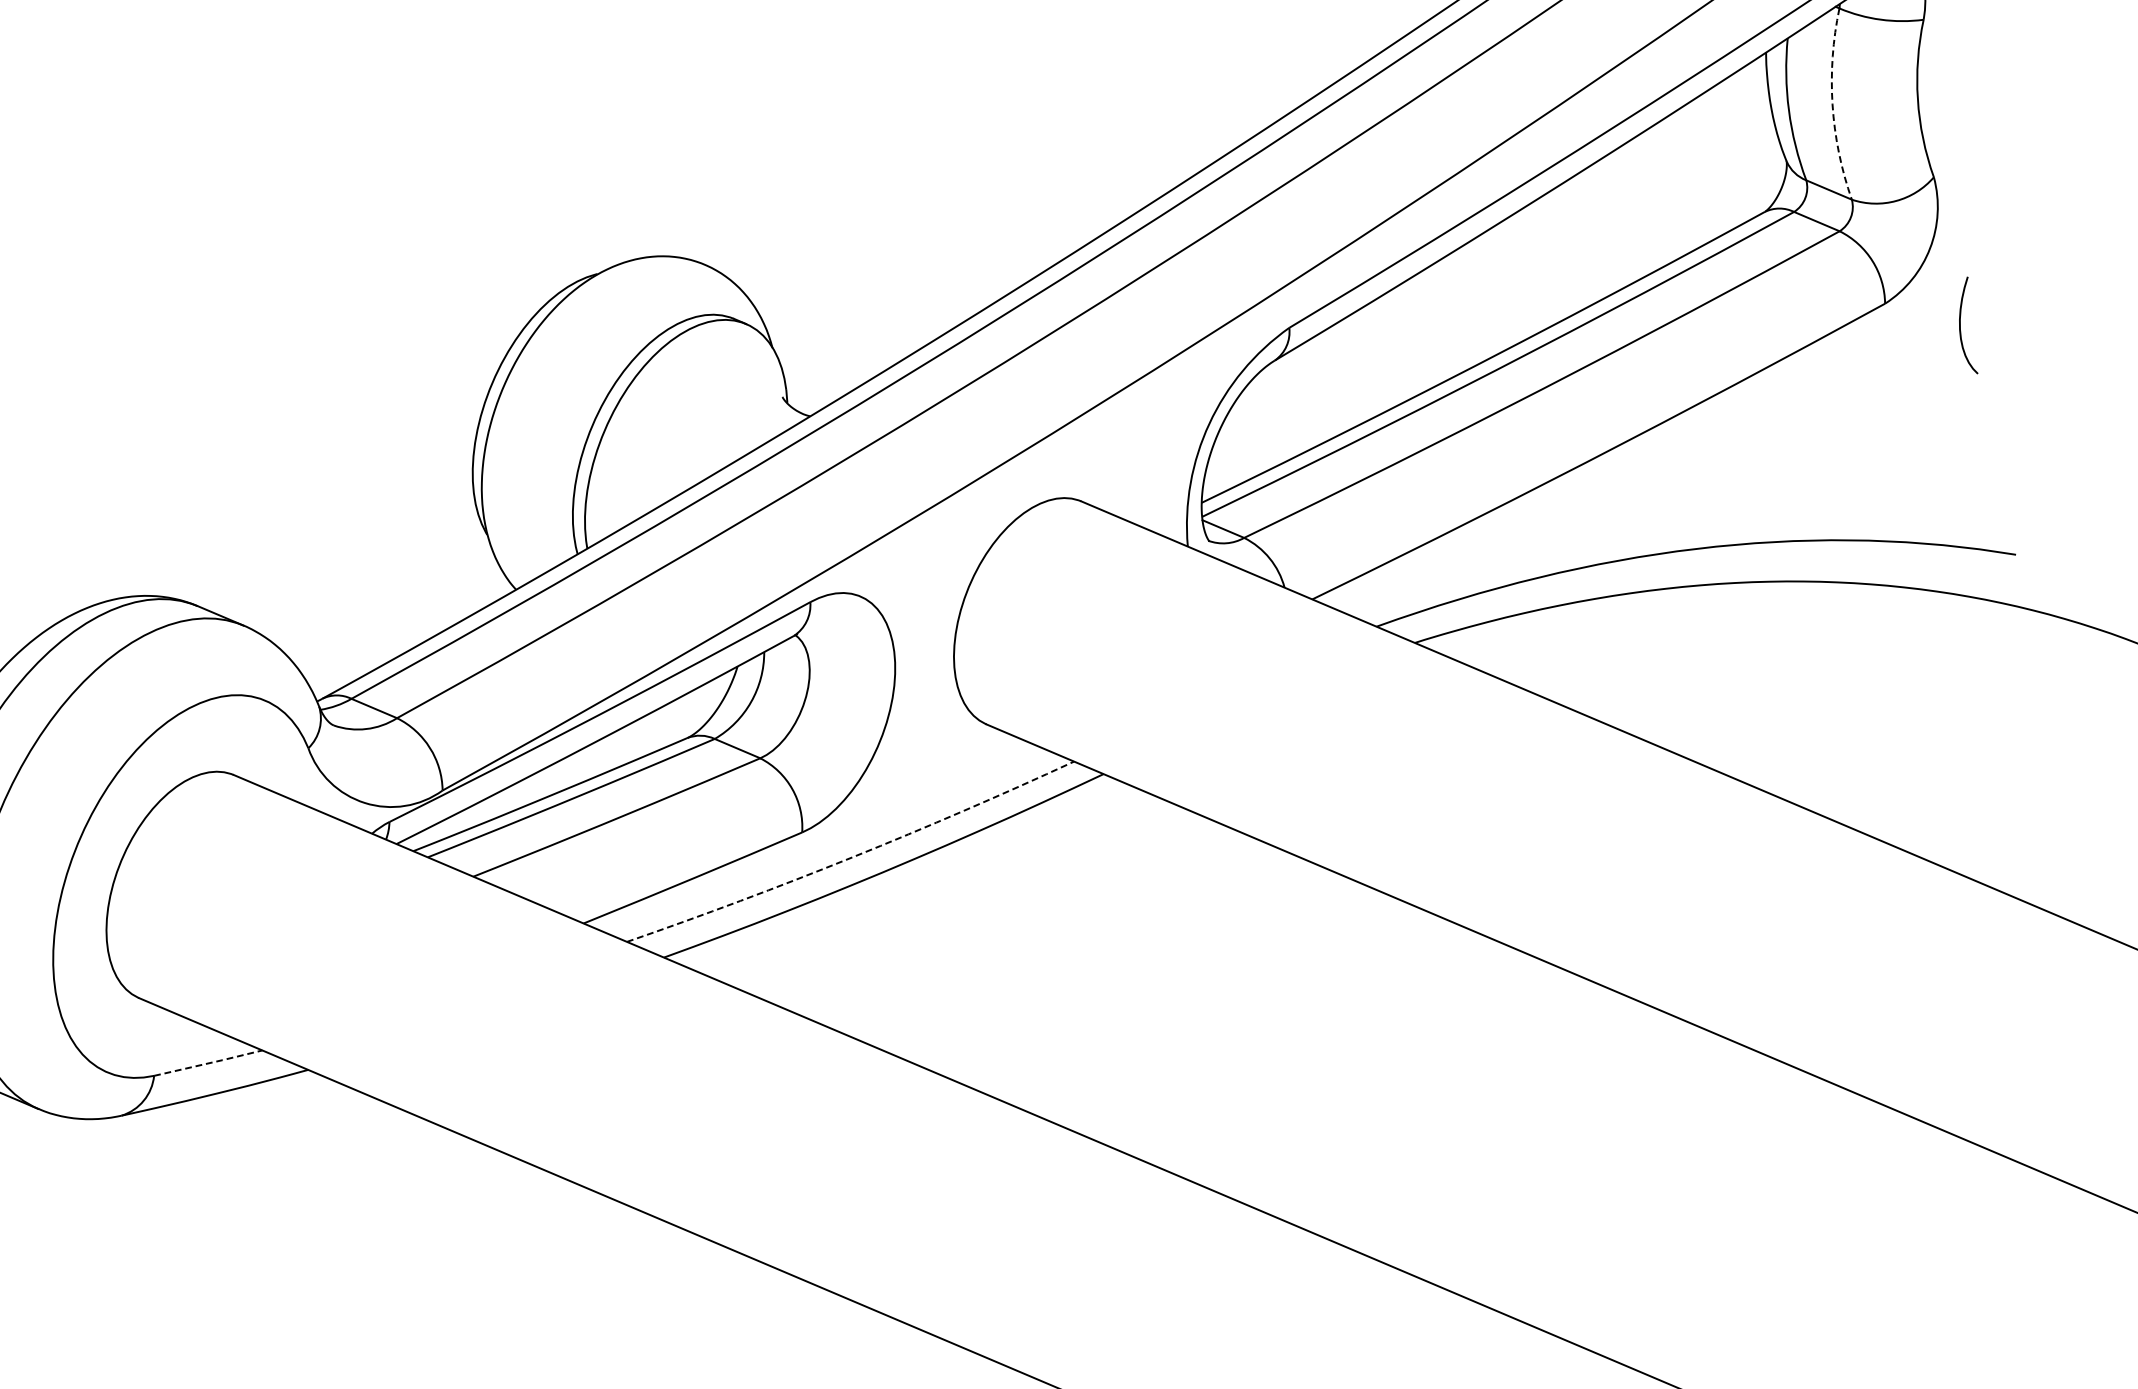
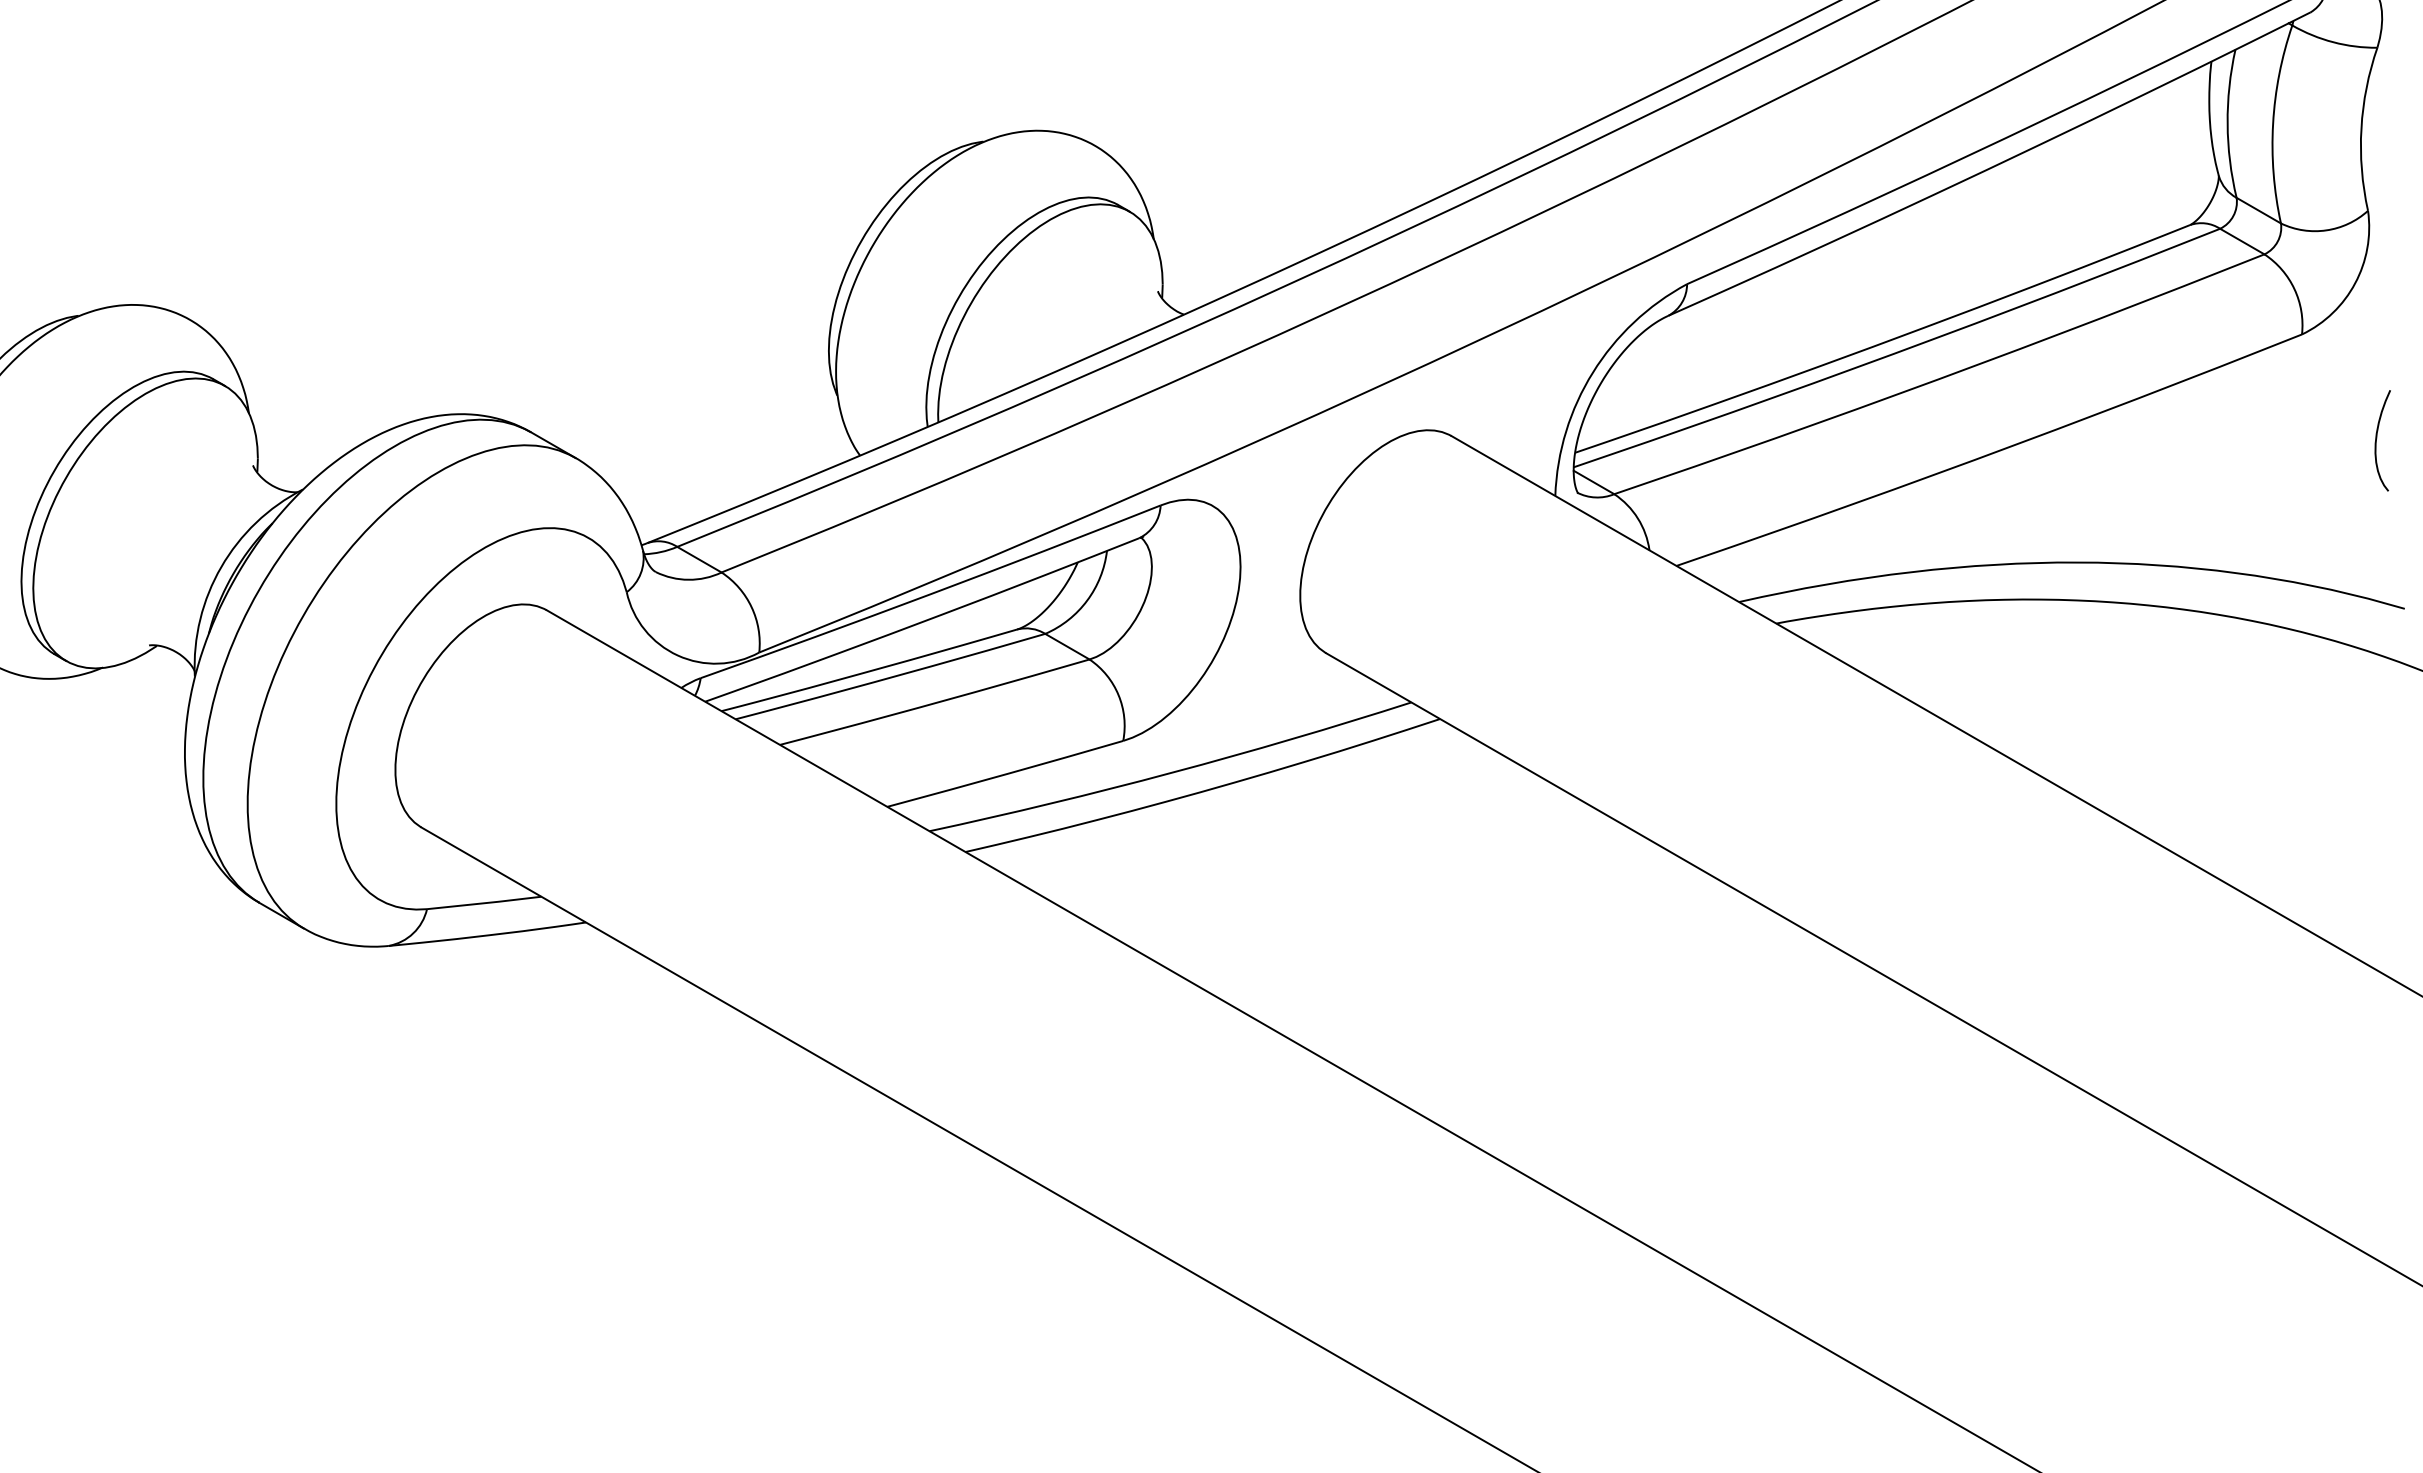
arc: (1832, 104) -> (2273, 123), dashed -> solid
curve: (1961, 324) -> (2377, 438), moved
arc: (853, 856) -> (1172, 772), dashed -> solid
line: (209, 1063) -> (485, 903), dashed -> solid

